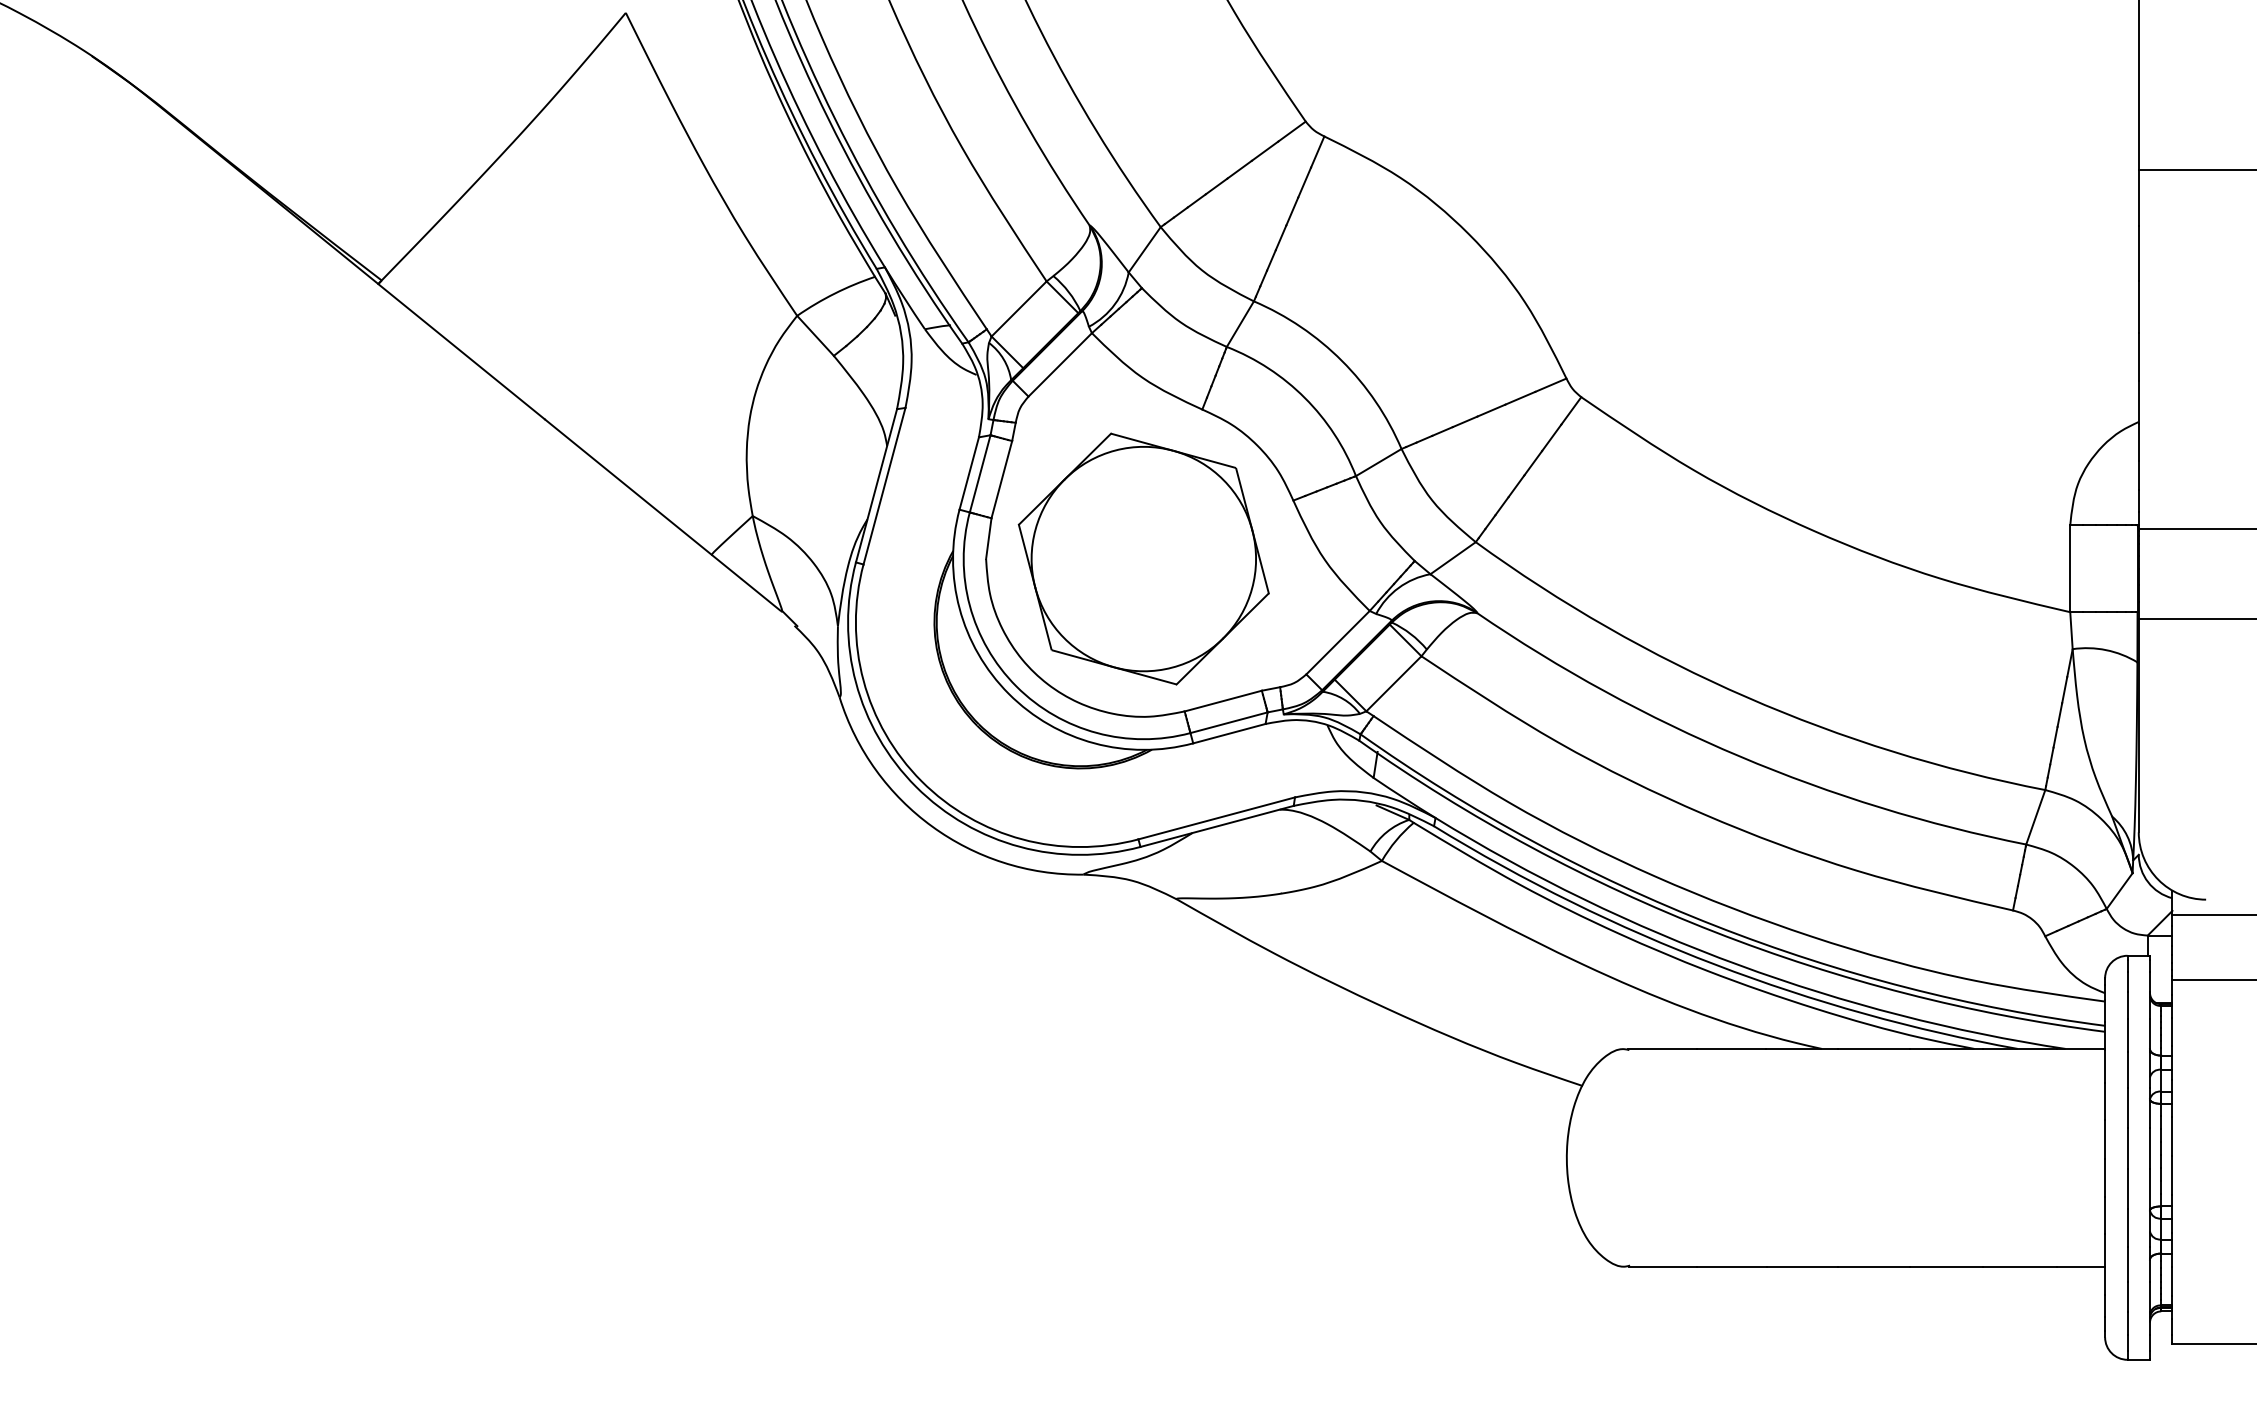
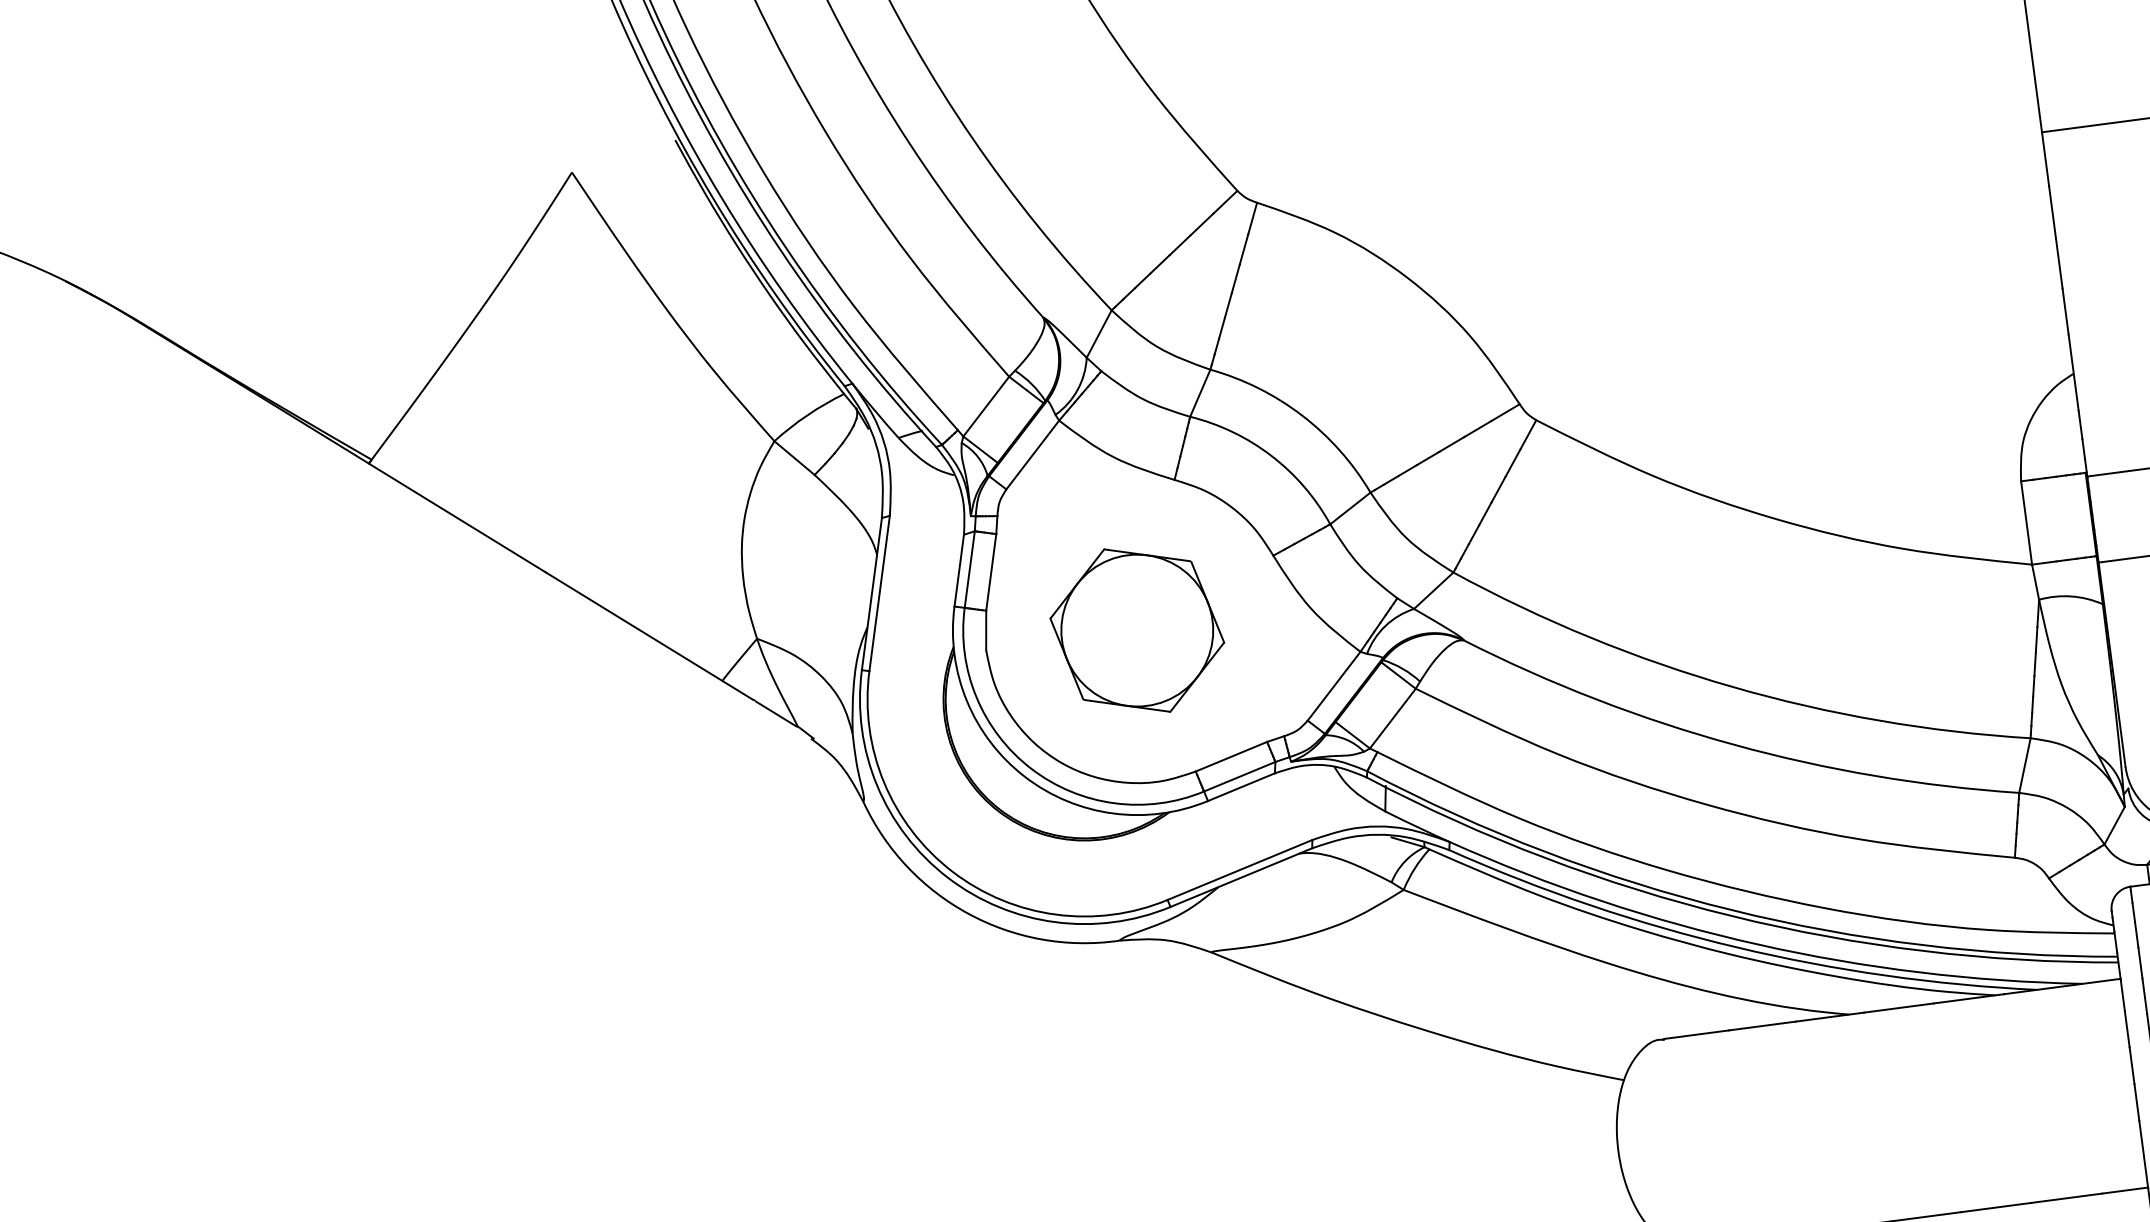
part: (1143, 558) -> (1136, 630), size x0.7

